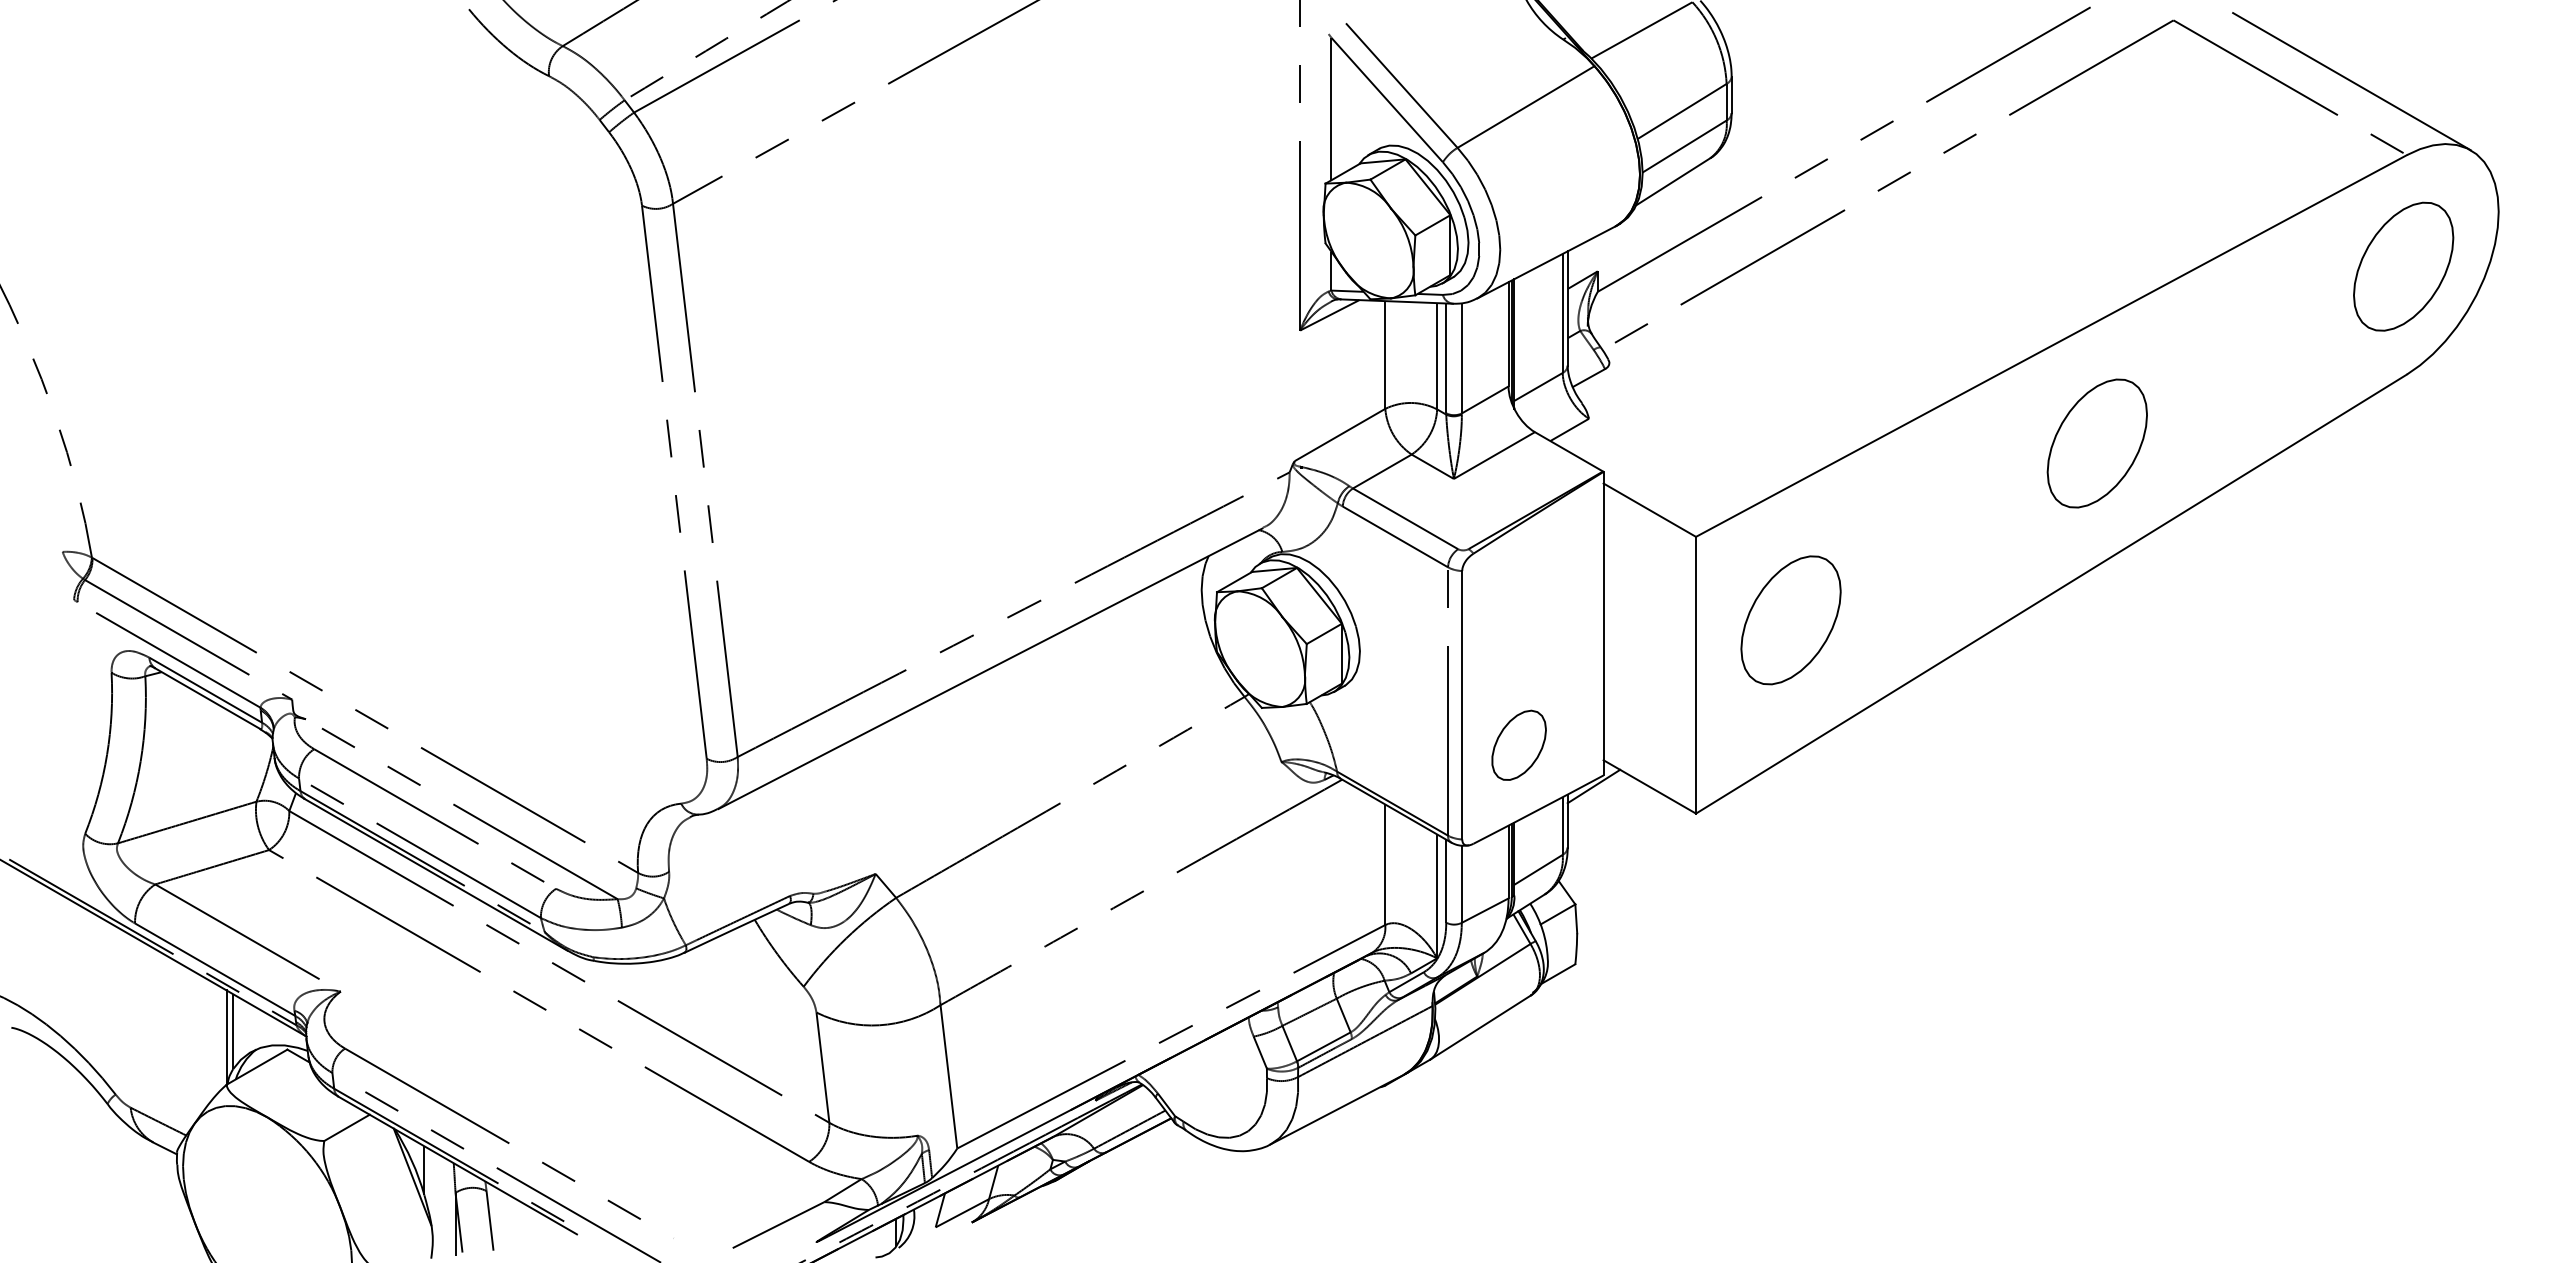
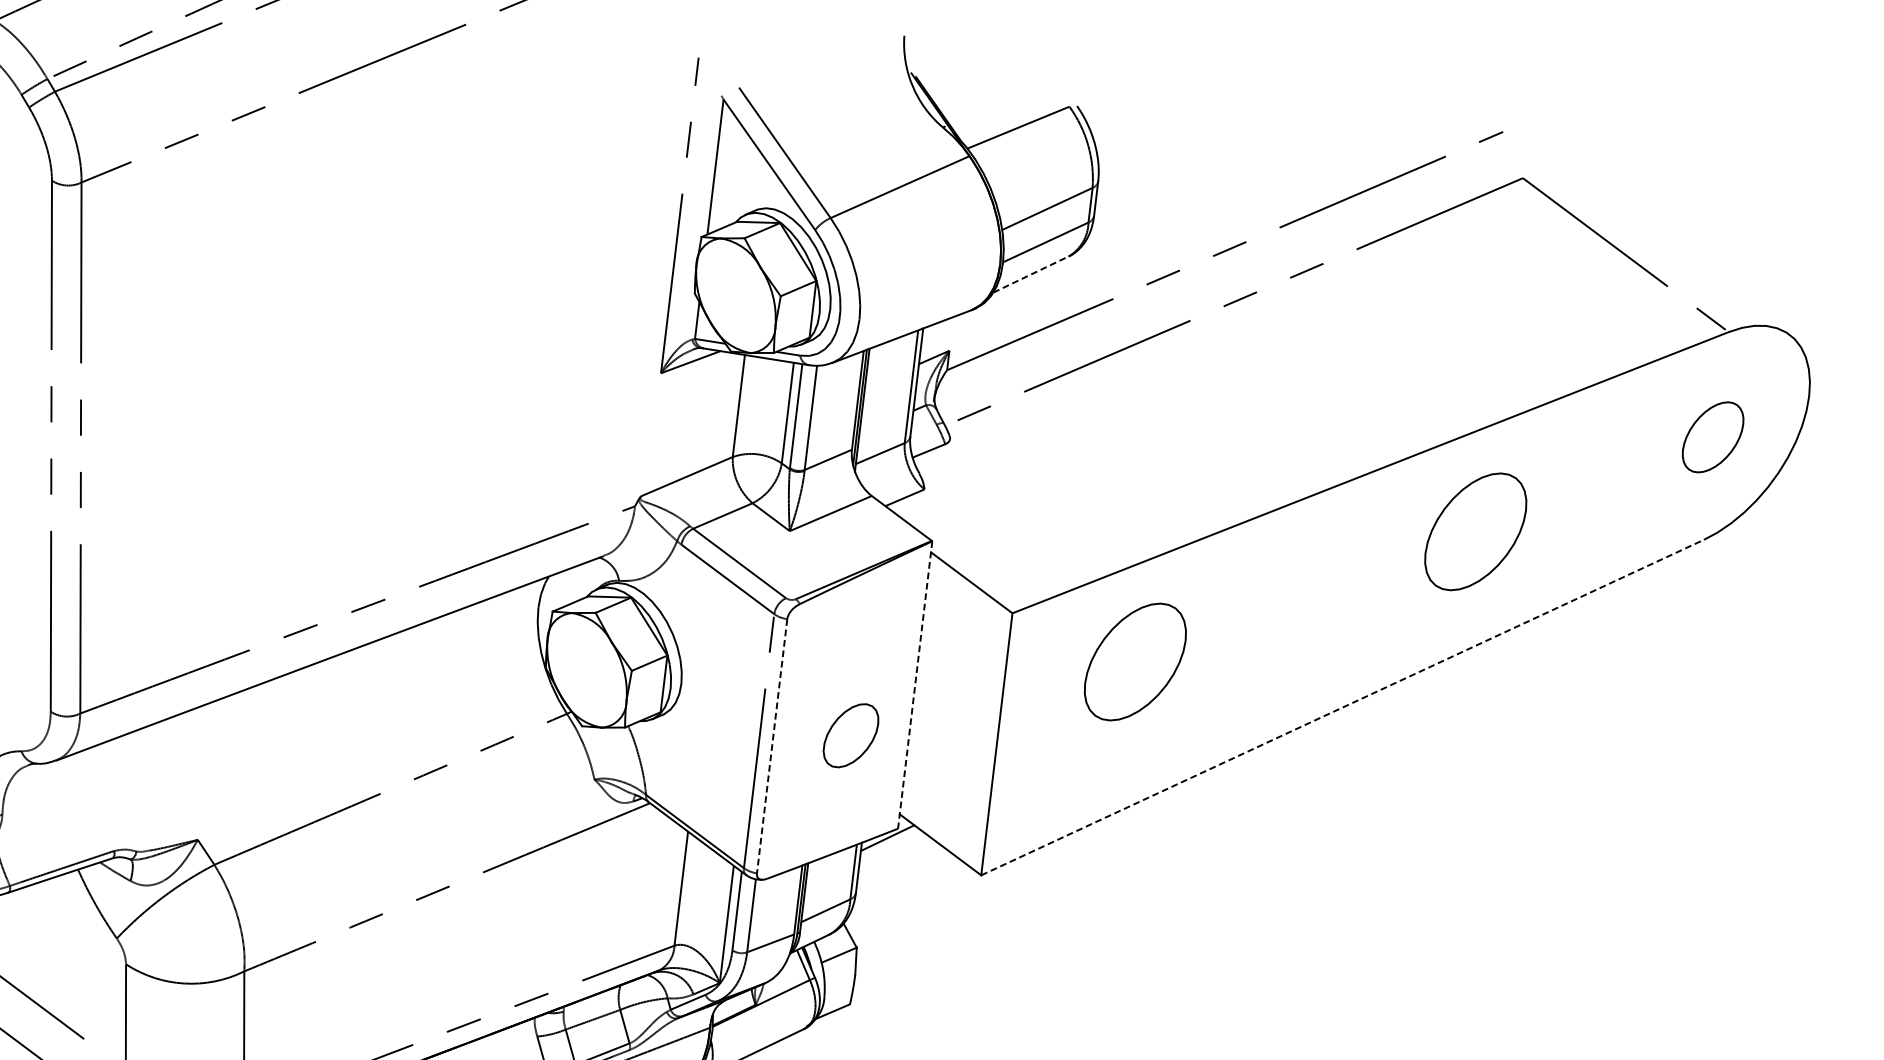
line: (2351, 81) -> (1684, 256), removed
line: (1673, 181) -> (1031, 274), solid -> dashed
part: (2403, 266) -> (1712, 437), size x0.6
part: (2096, 443) -> (1474, 531), moved
line: (2051, 594) -> (1342, 707), solid -> dashed
part: (1790, 620) -> (1134, 662), moved
line: (1603, 623) -> (915, 684), solid -> dashed
line: (1462, 705) -> (772, 746), solid -> dashed
part: (1518, 744) -> (850, 734), moved

